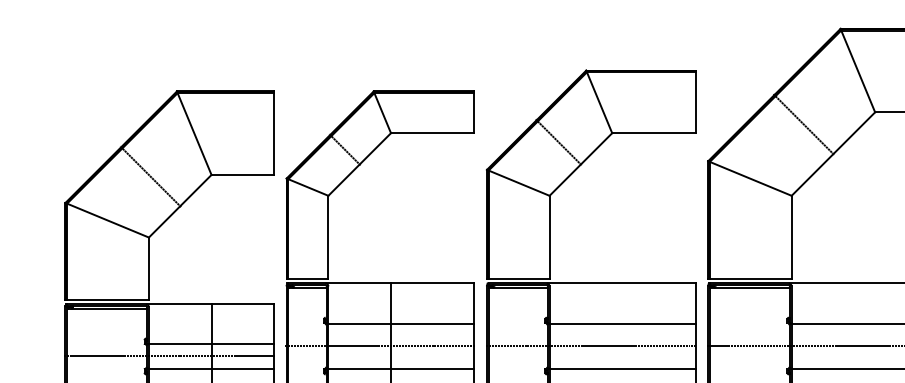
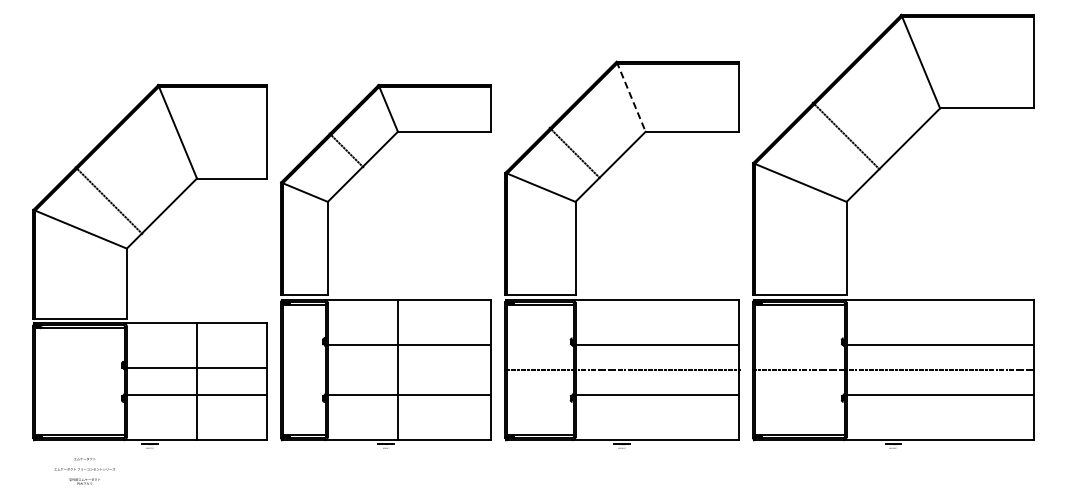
line: (599, 101) -> (631, 96), solid -> dashed
line: (804, 124) -> (846, 136), moved
line: (558, 141) -> (574, 152), moved
line: (150, 176) -> (108, 200), moved
line: (379, 346) -> (385, 370), removed
line: (170, 356) -> (150, 381), removed

